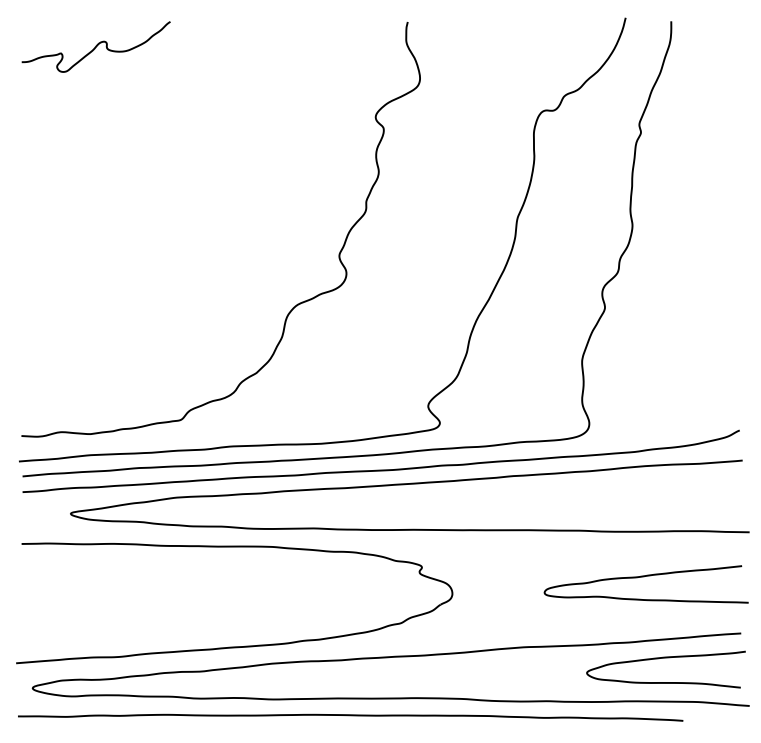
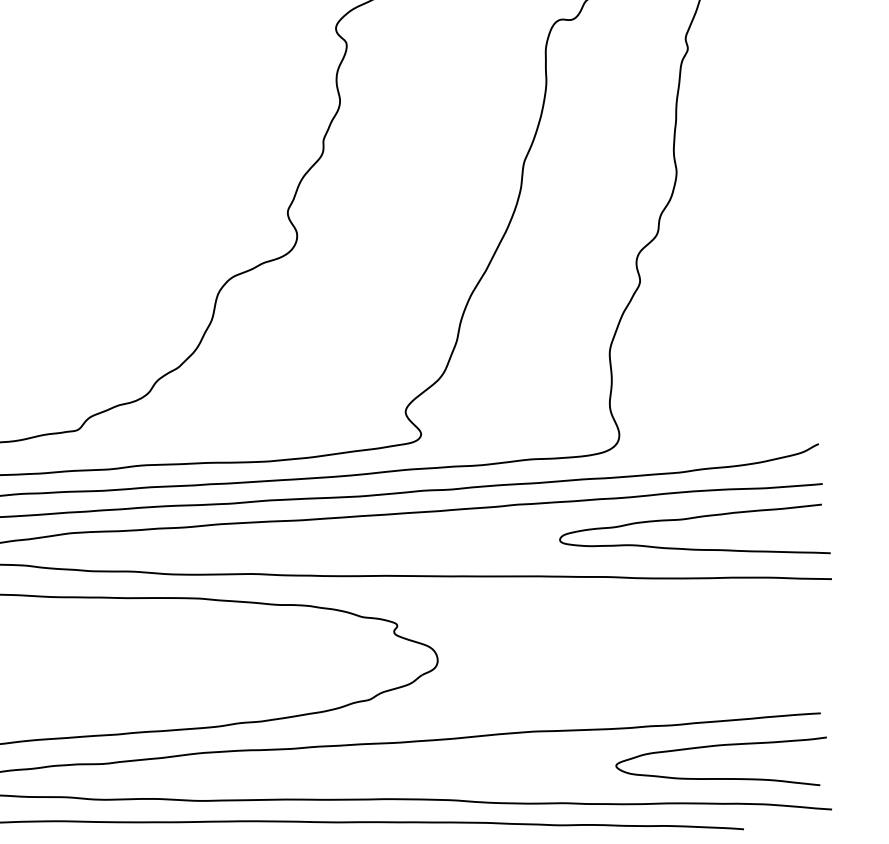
curve: (644, 577) -> (692, 519), moved

